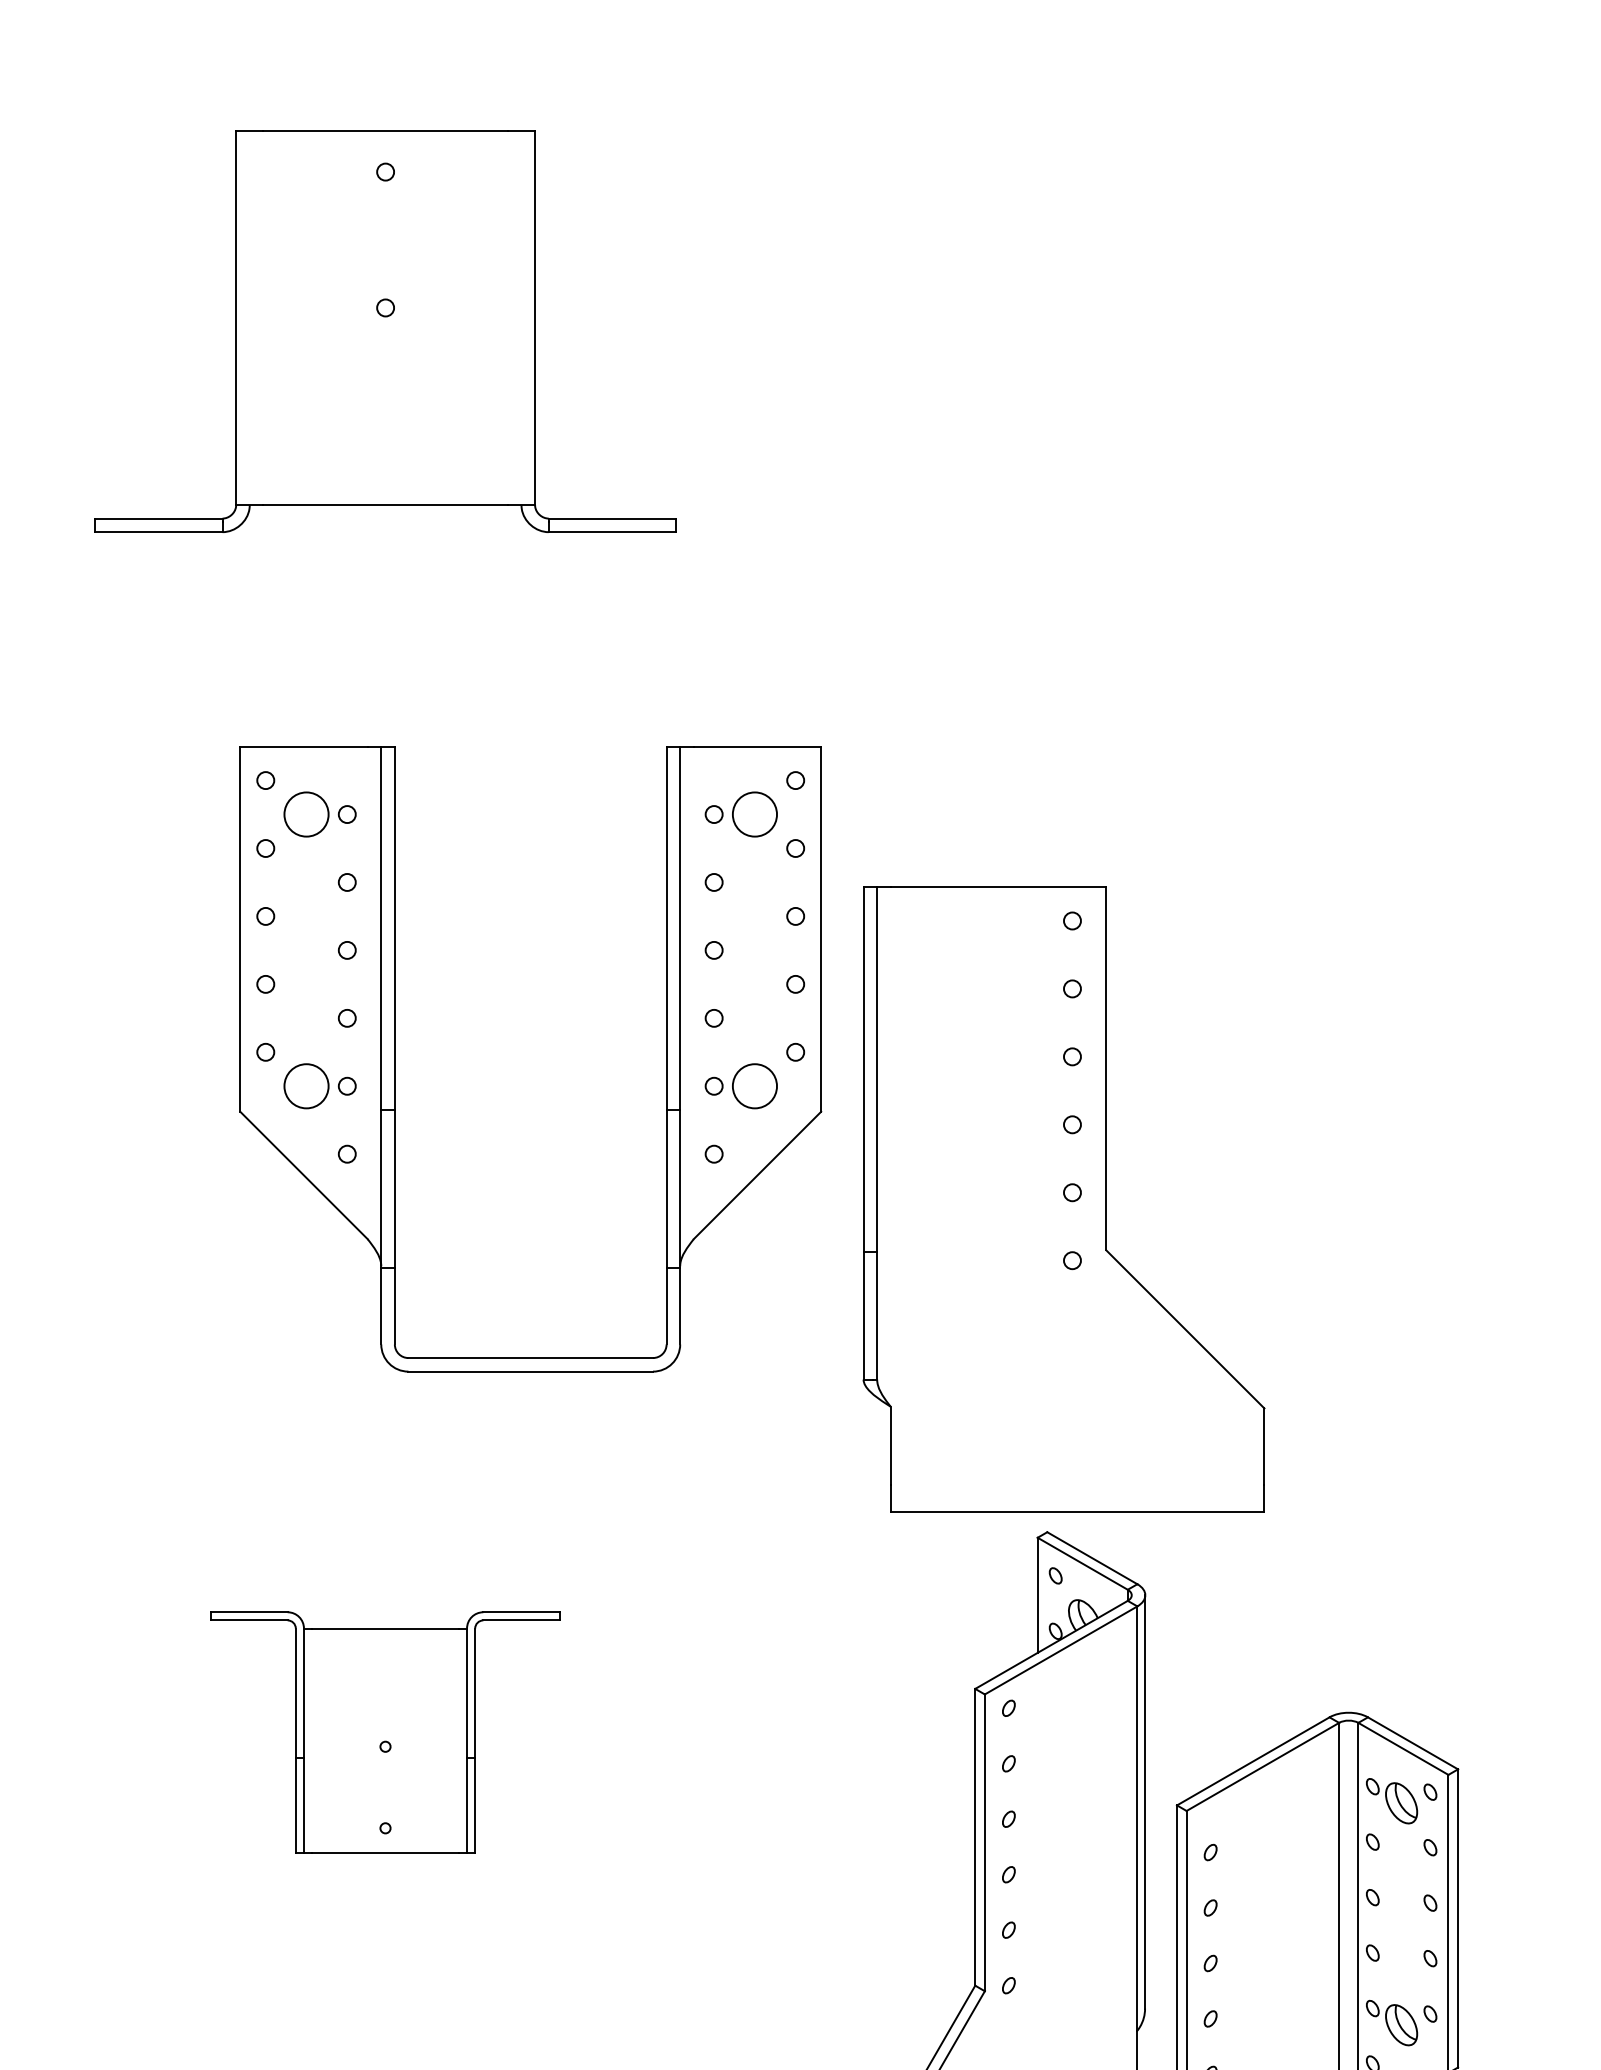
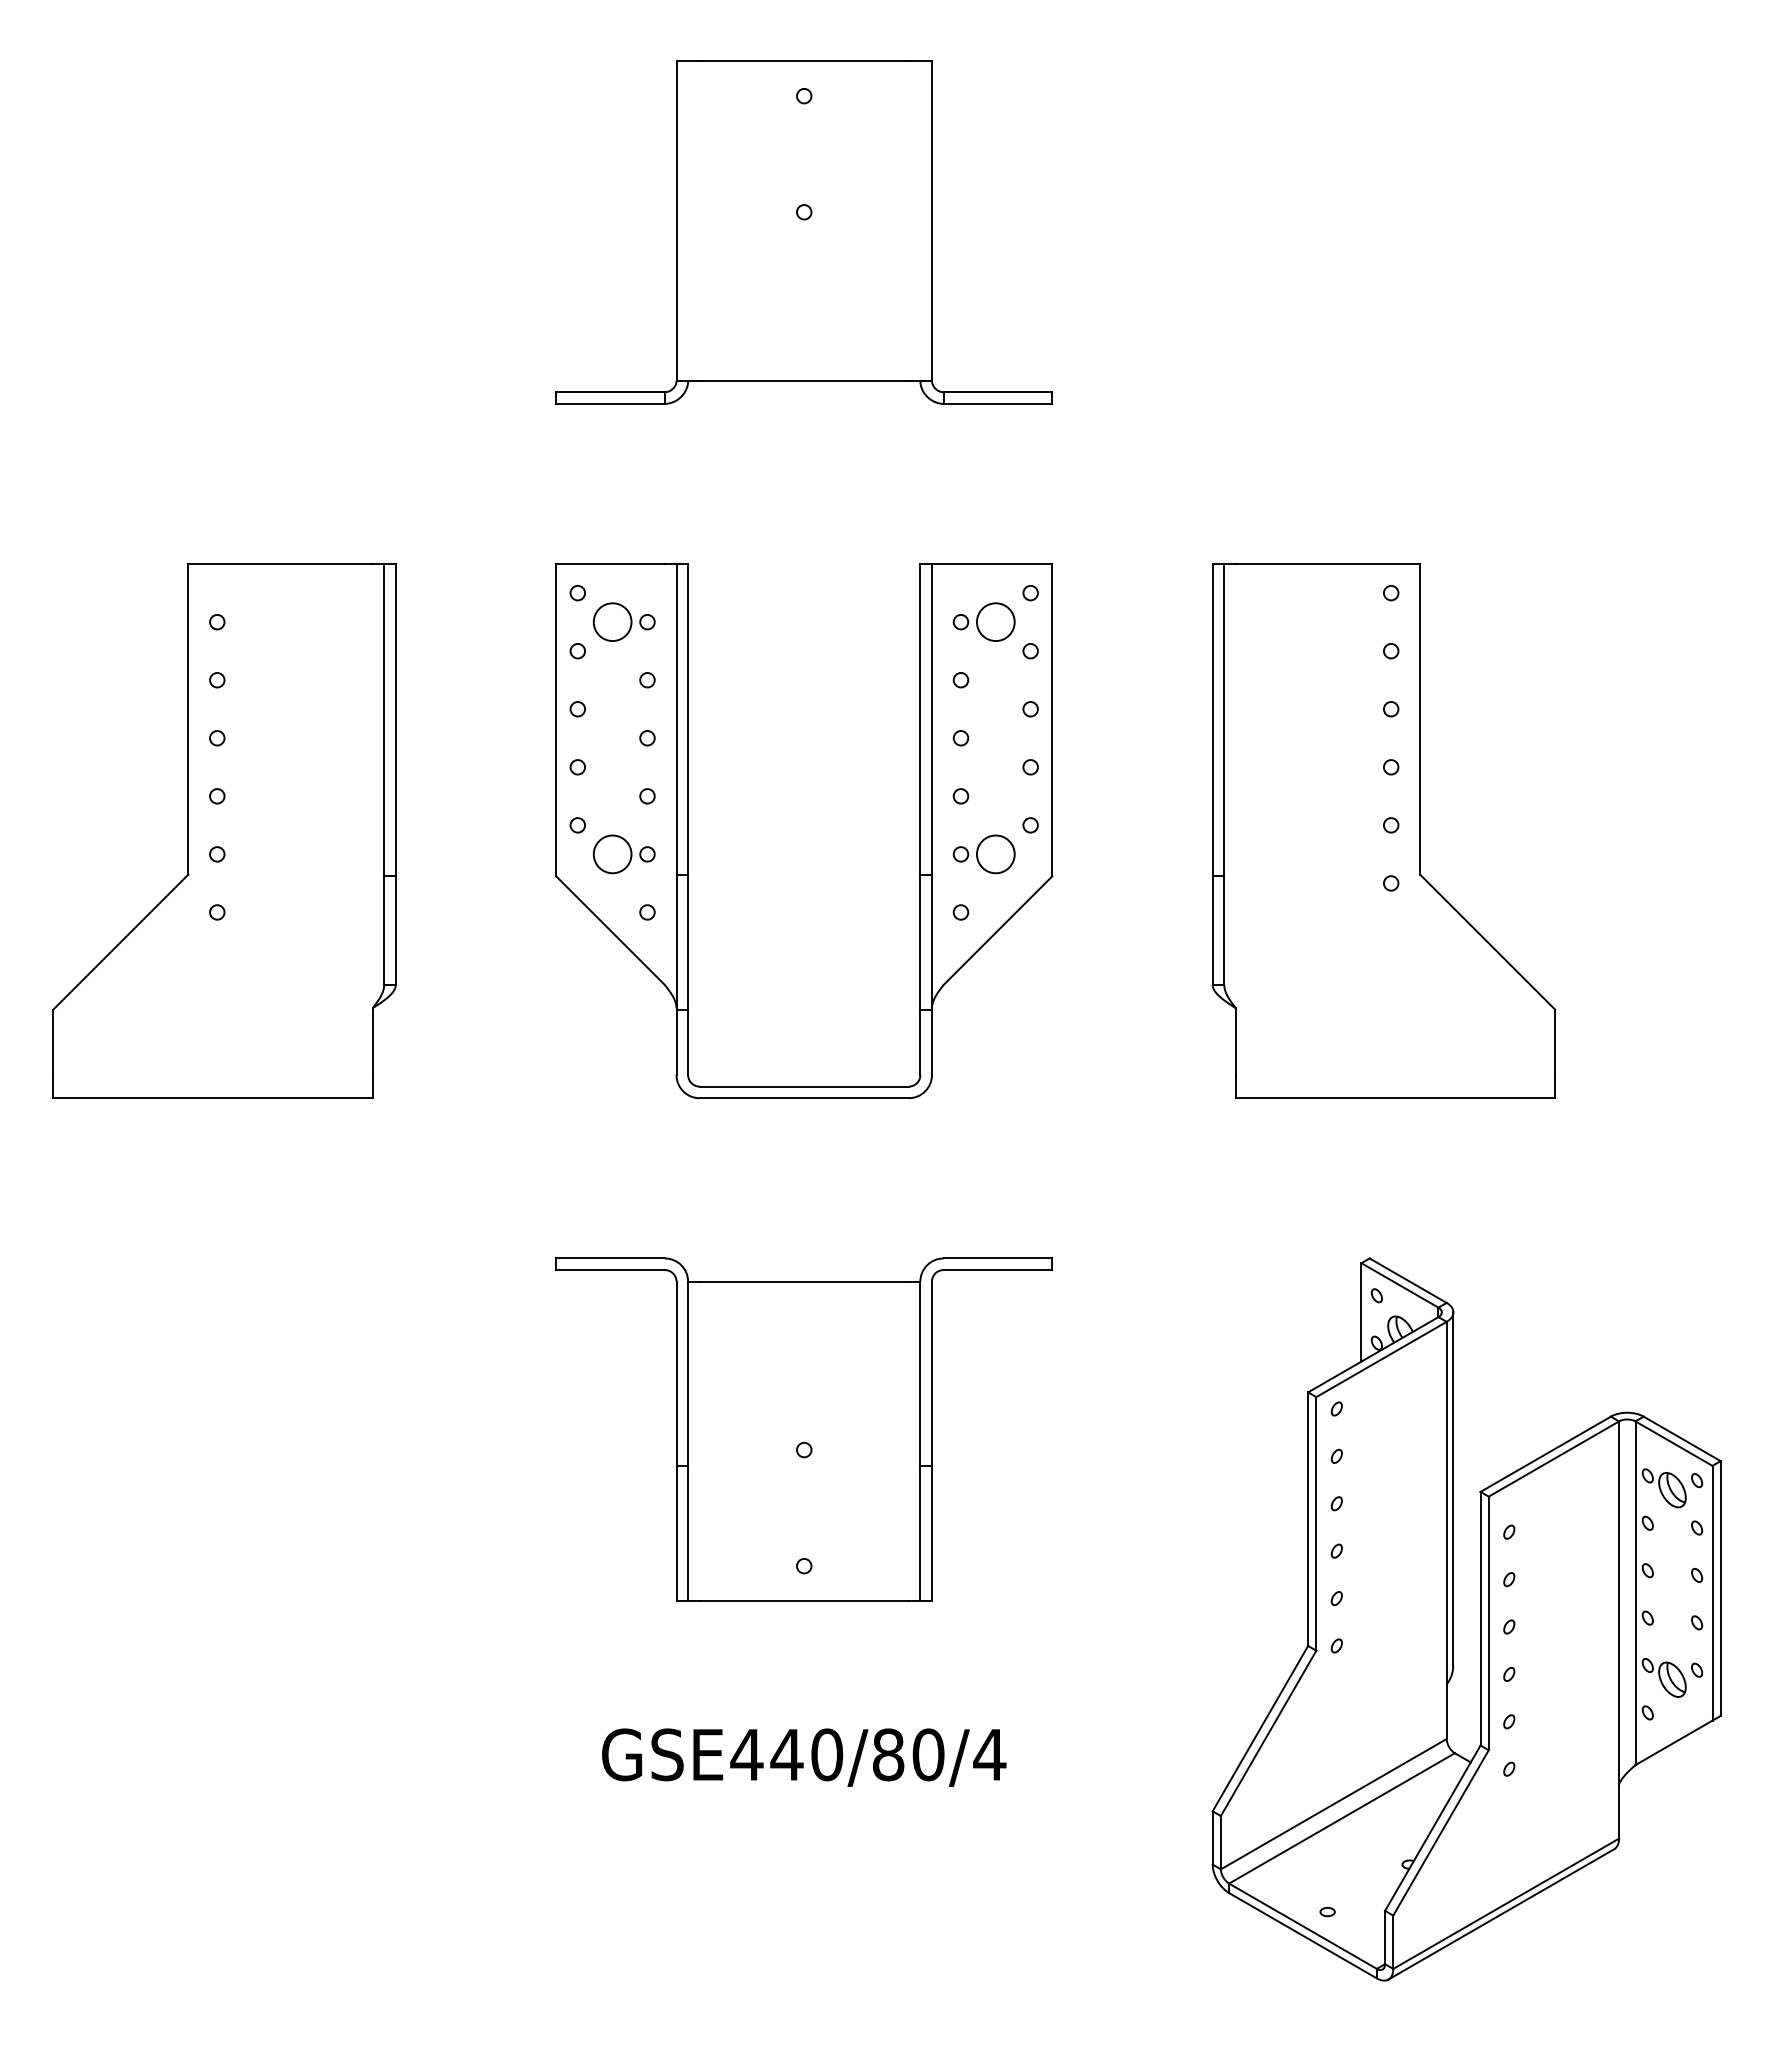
part: (665, 1059) -> (919, 831), moved
part: (1063, 1198) -> (1383, 830), moved
part: (384, 1732) -> (803, 1429), size x1.67

